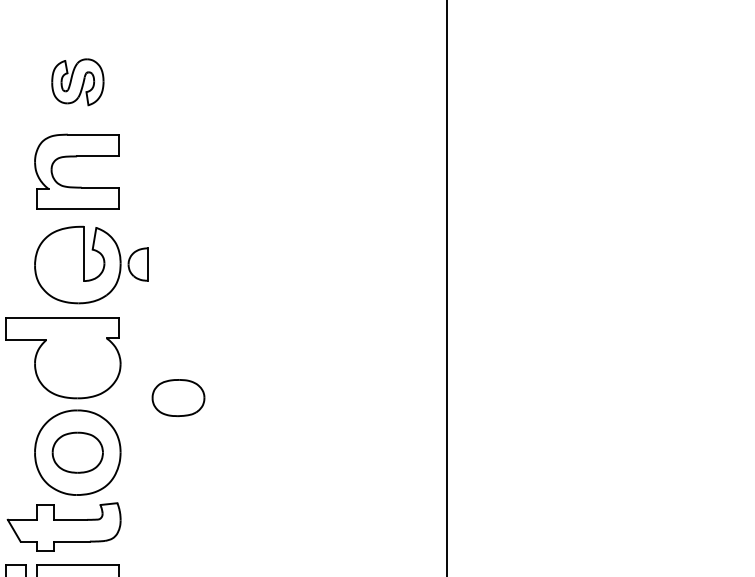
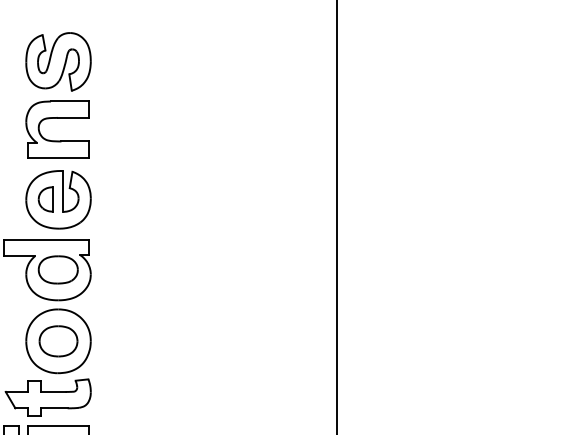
part: (77, 82) -> (58, 62), size x1.67
part: (137, 264) -> (45, 199), moved
part: (178, 397) -> (58, 269), moved

